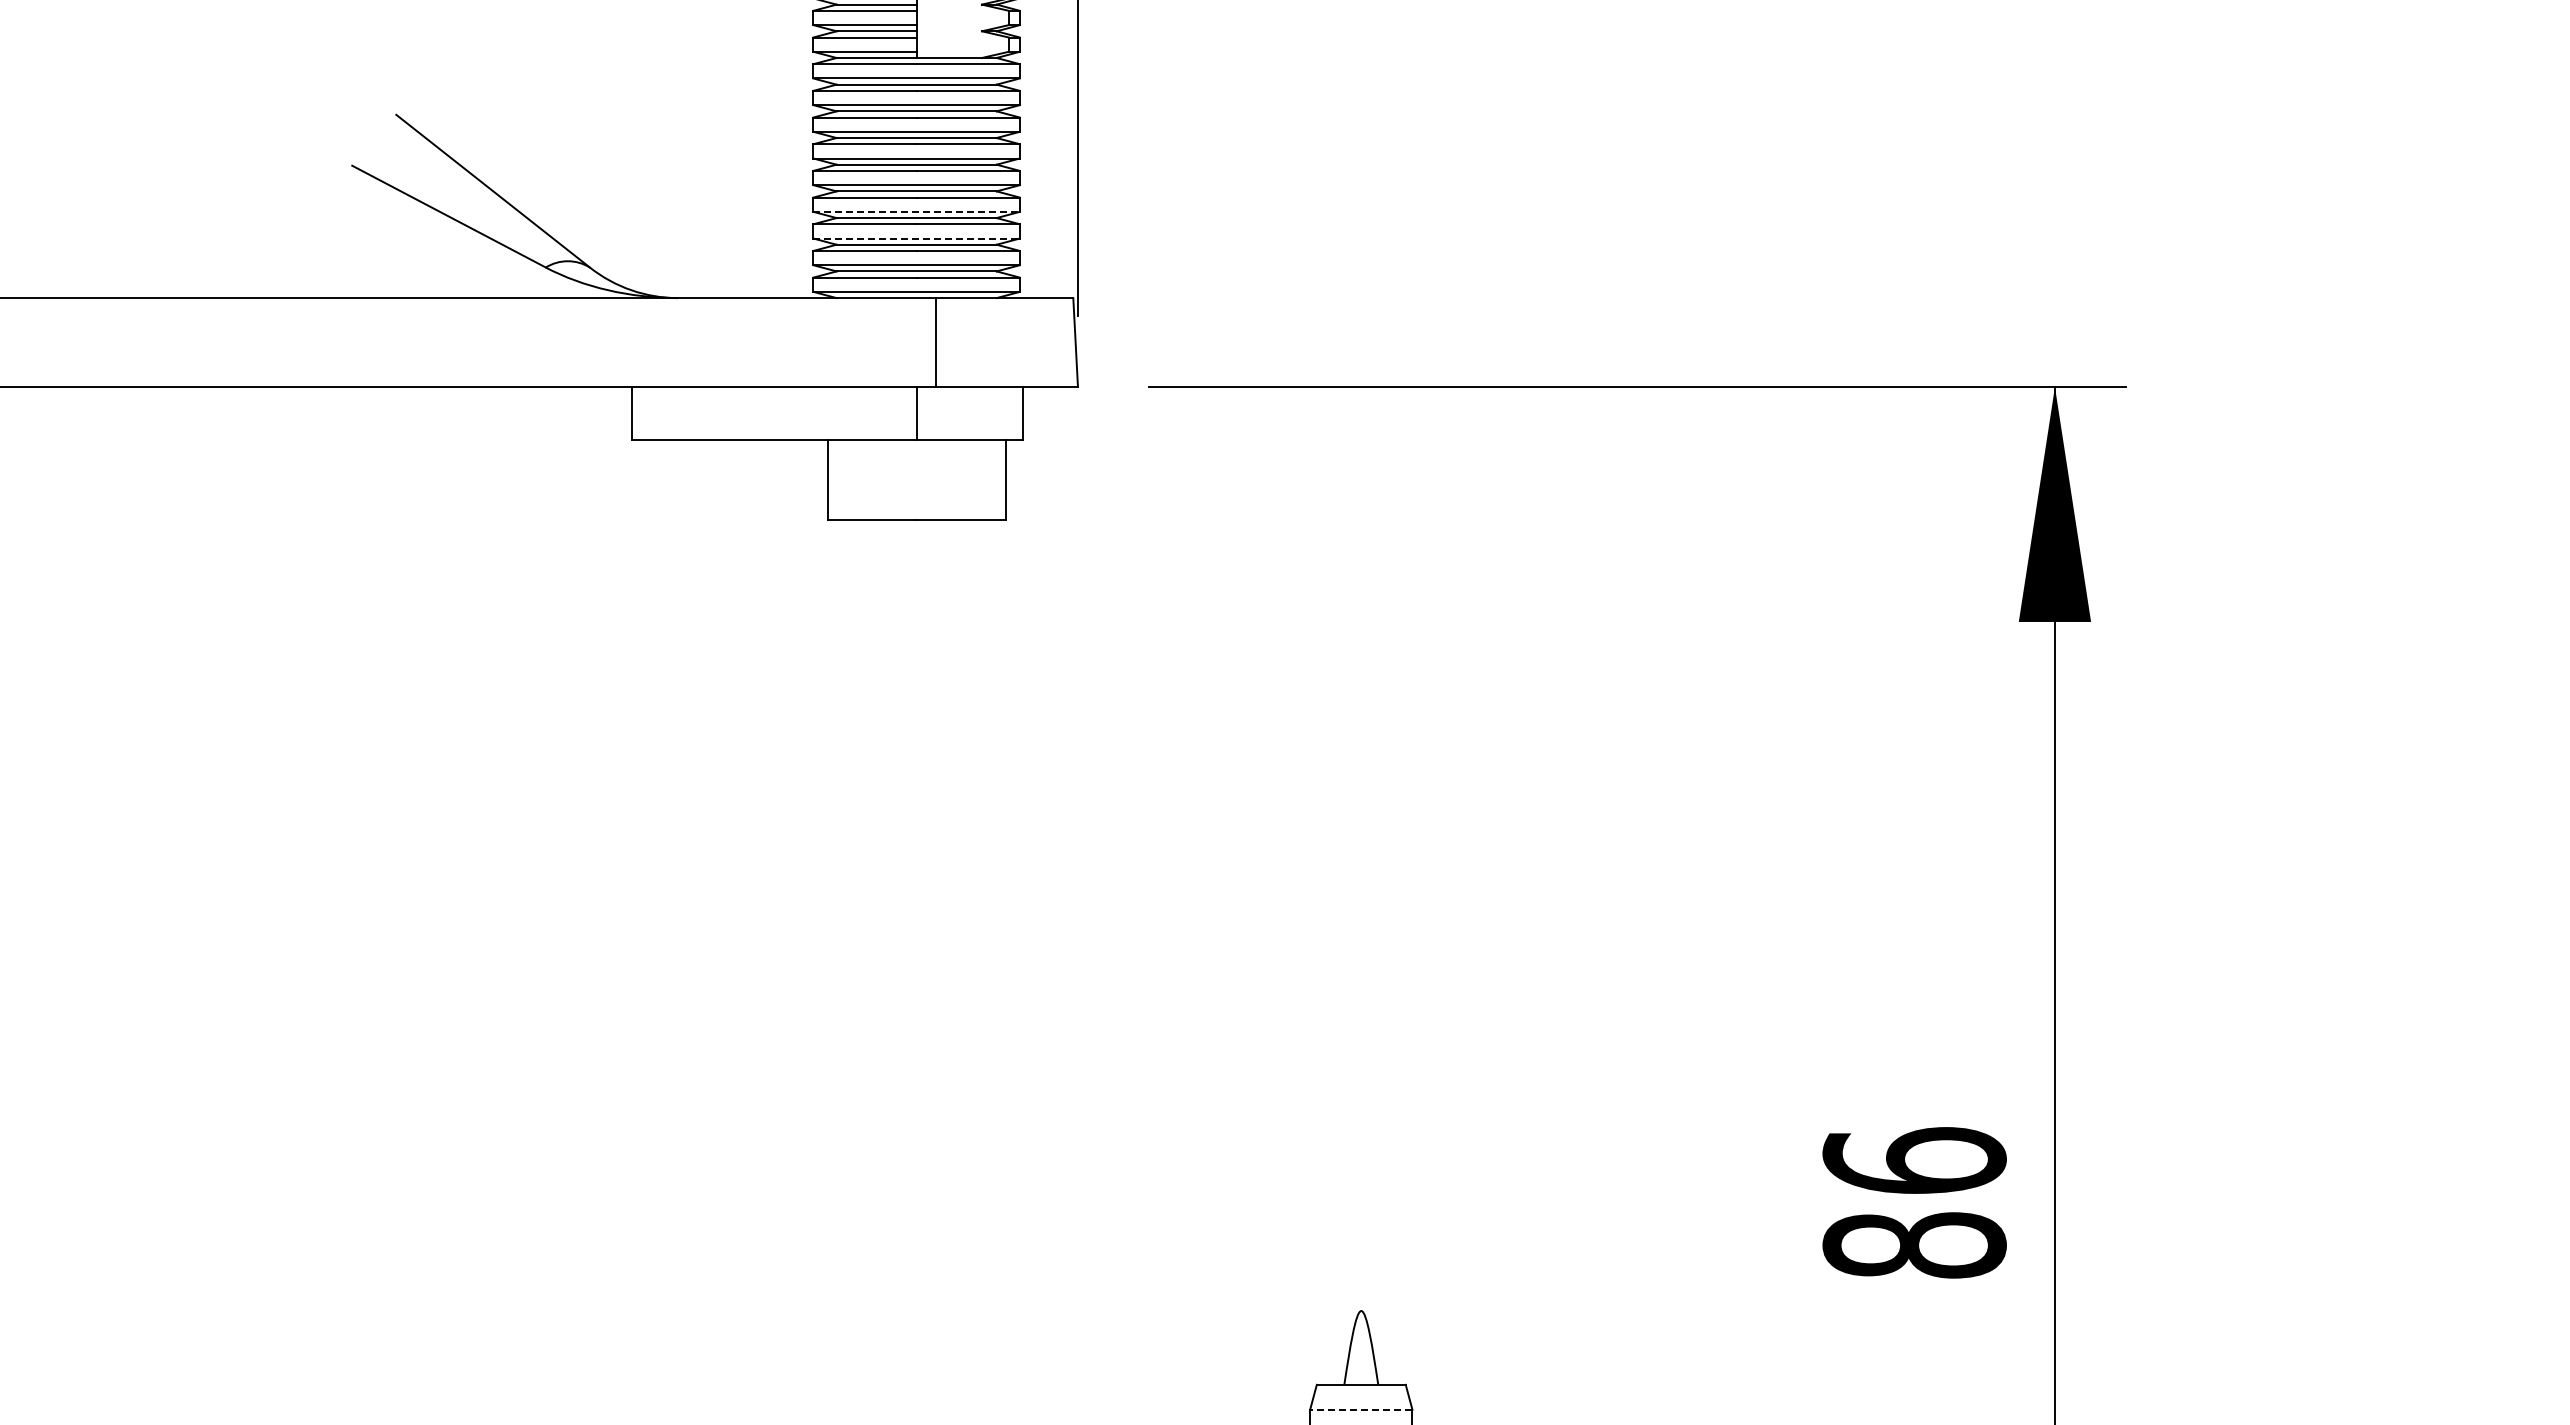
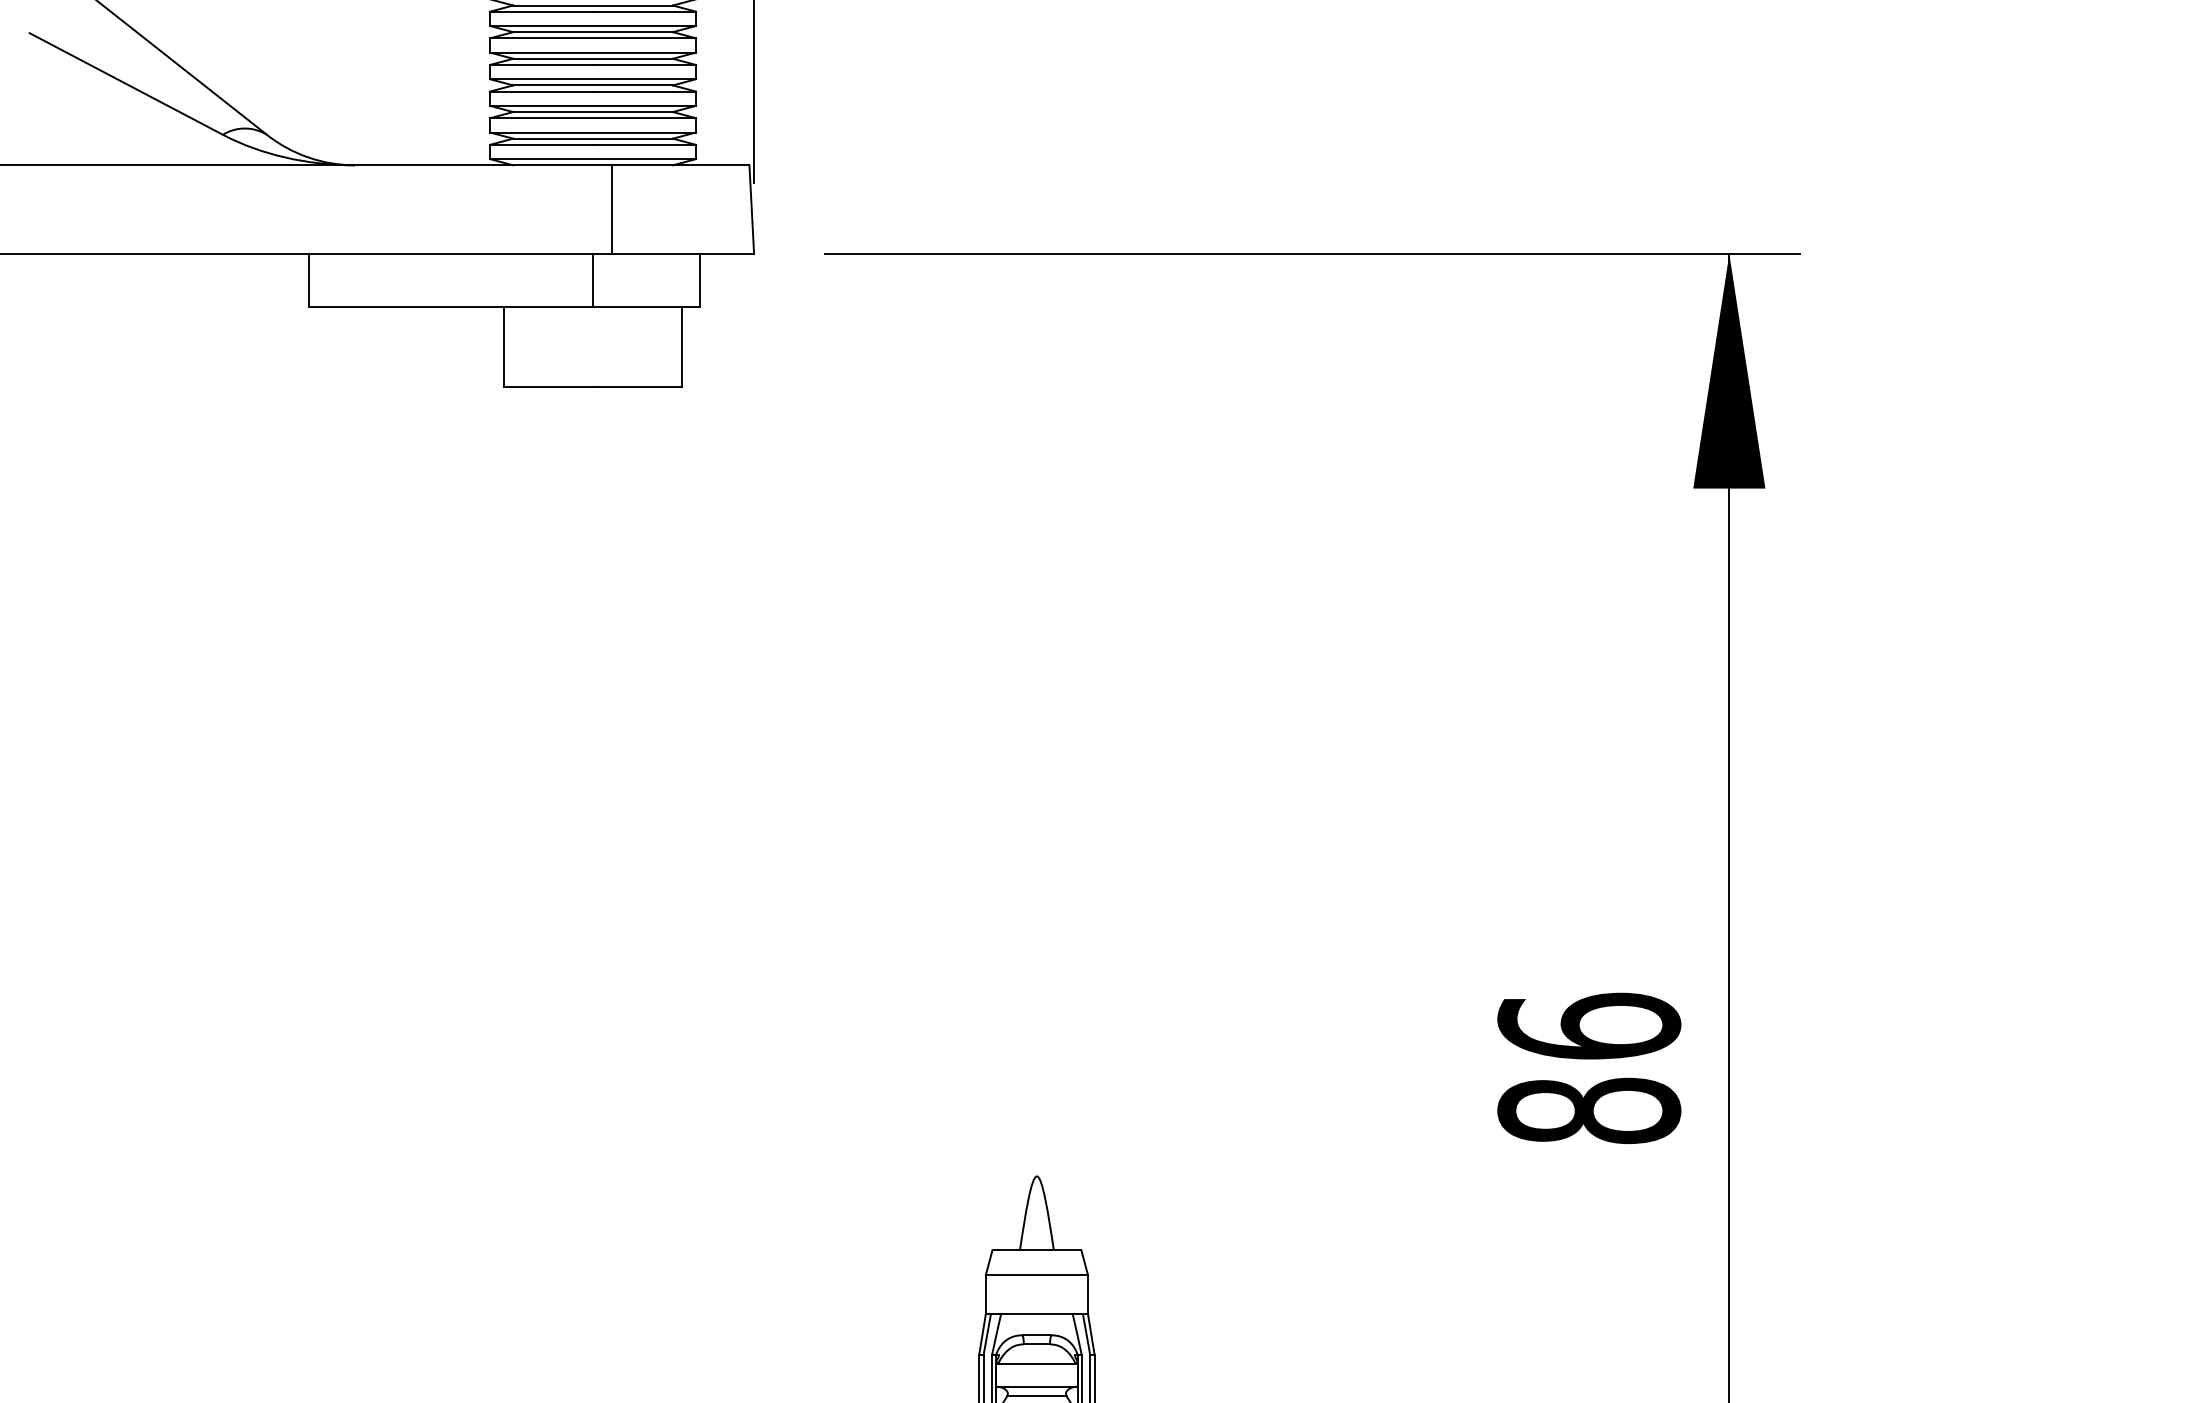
line: (917, 211) -> (593, 78), dashed -> solid
line: (917, 238) -> (593, 105), dashed -> solid
line: (1360, 1409) -> (1036, 1274), dashed -> solid

